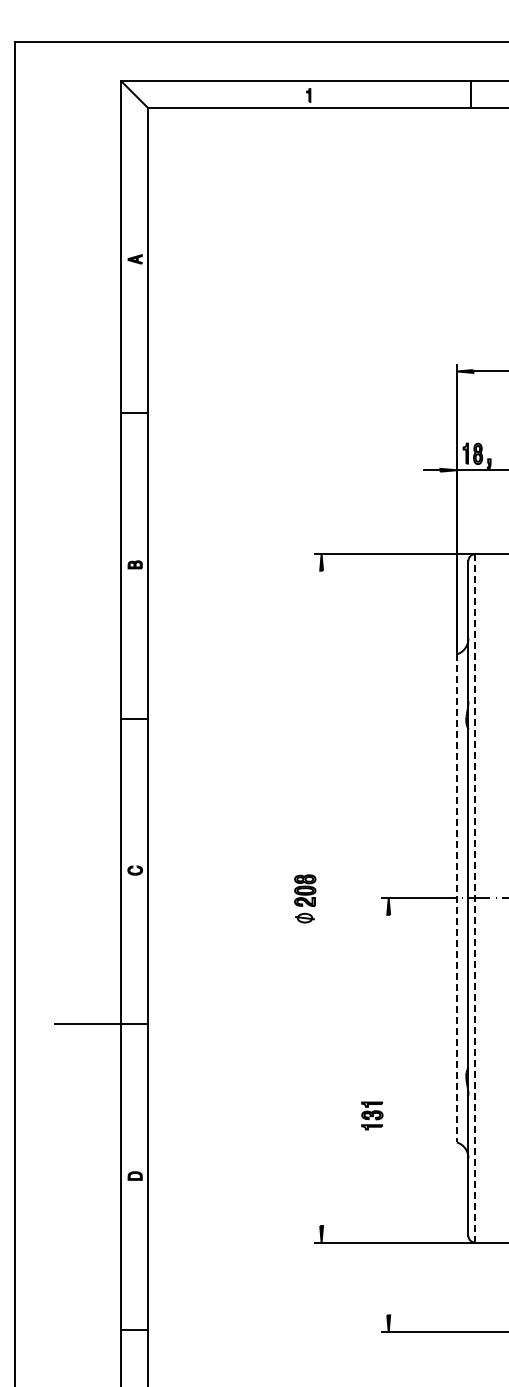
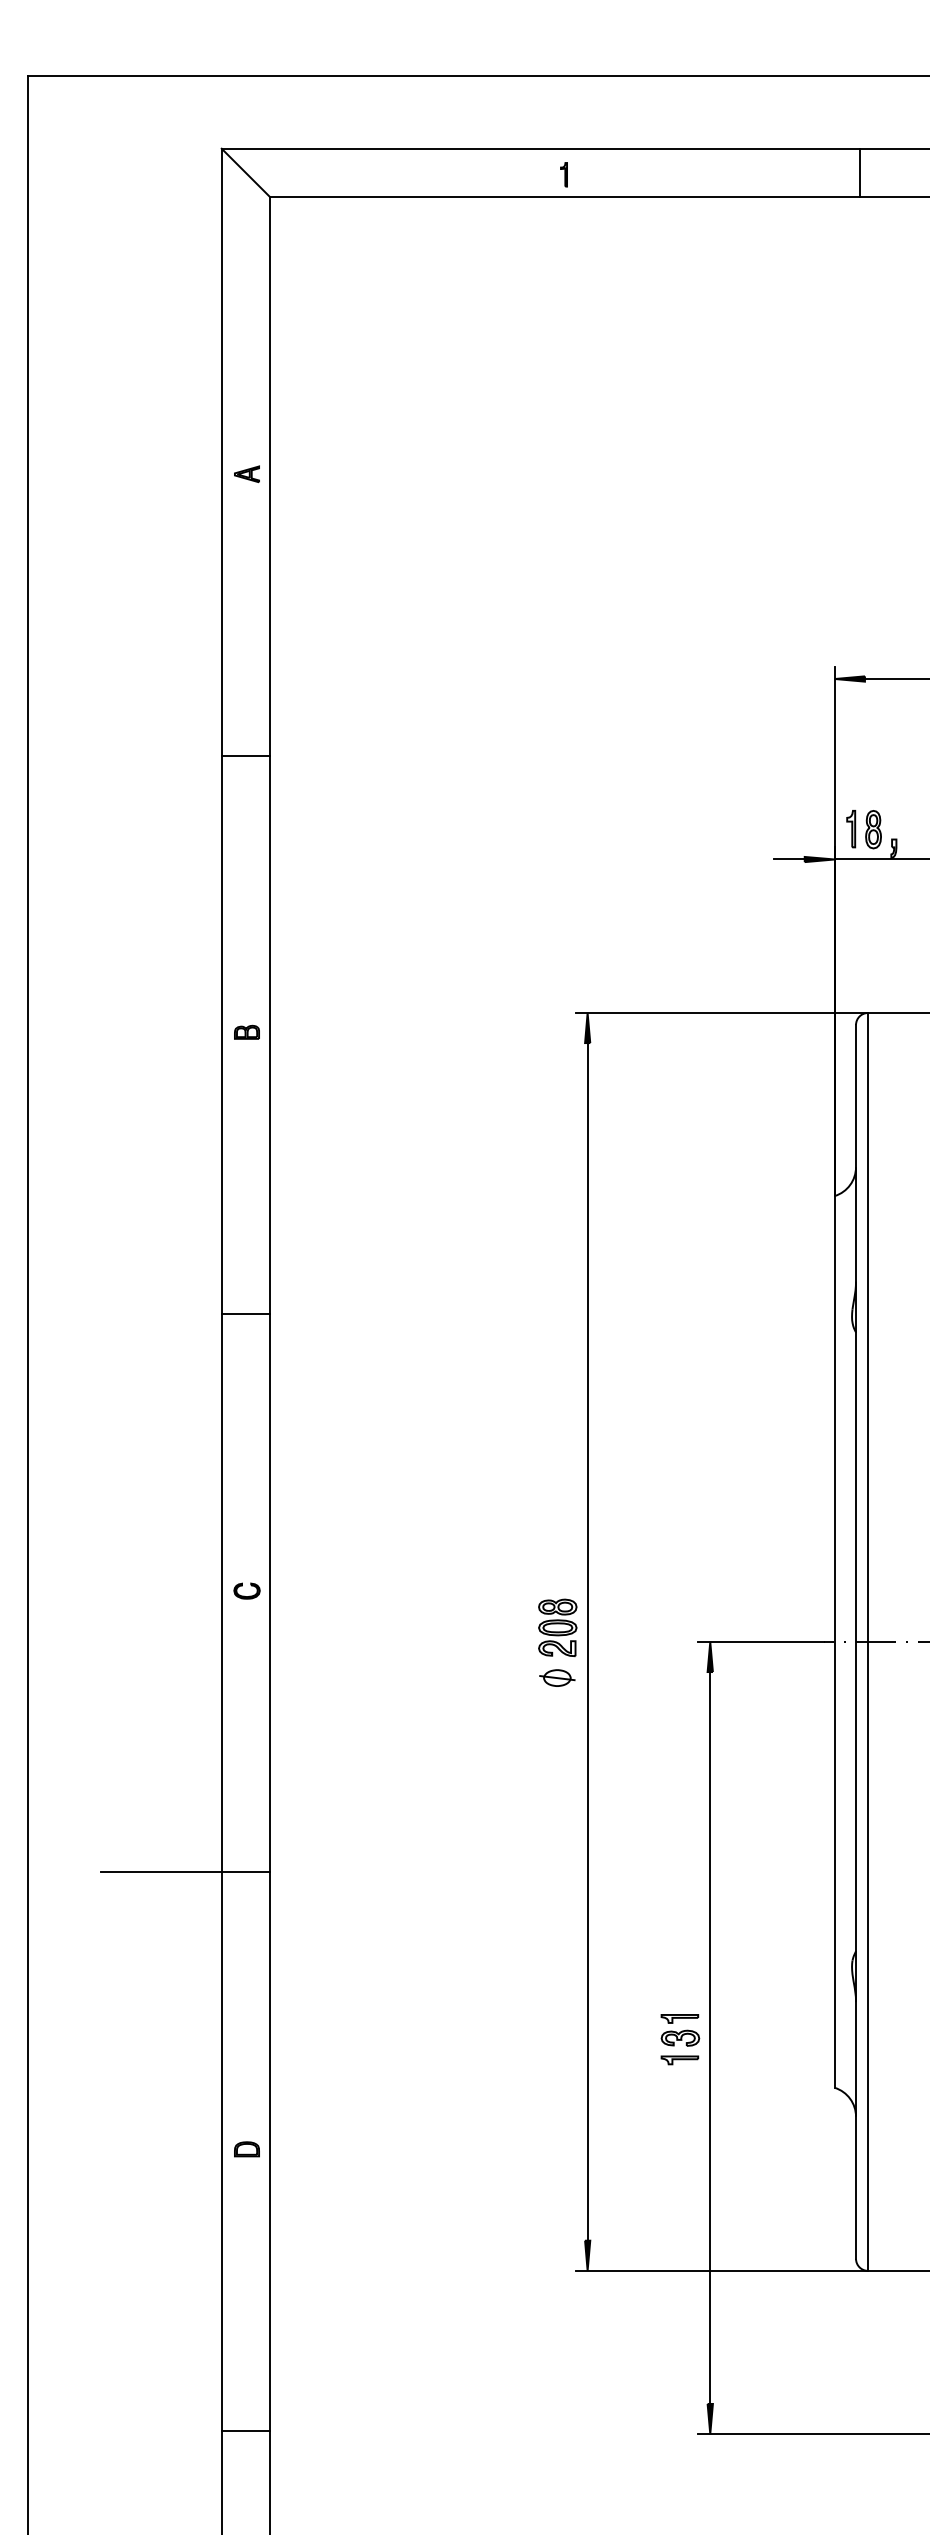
line: (475, 897) -> (868, 1640), dashed -> solid
line: (321, 898) -> (587, 1642), added
line: (456, 898) -> (834, 1642), dashed -> solid
line: (388, 1114) -> (709, 2036), added

